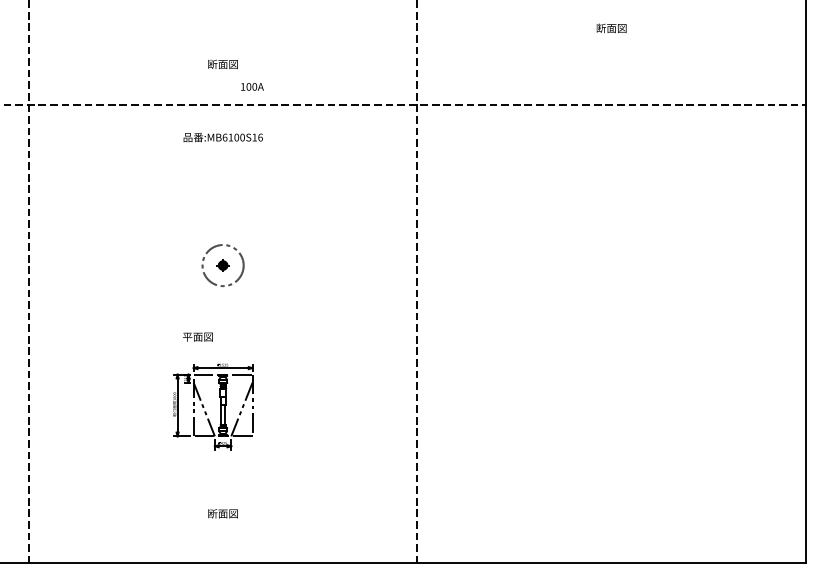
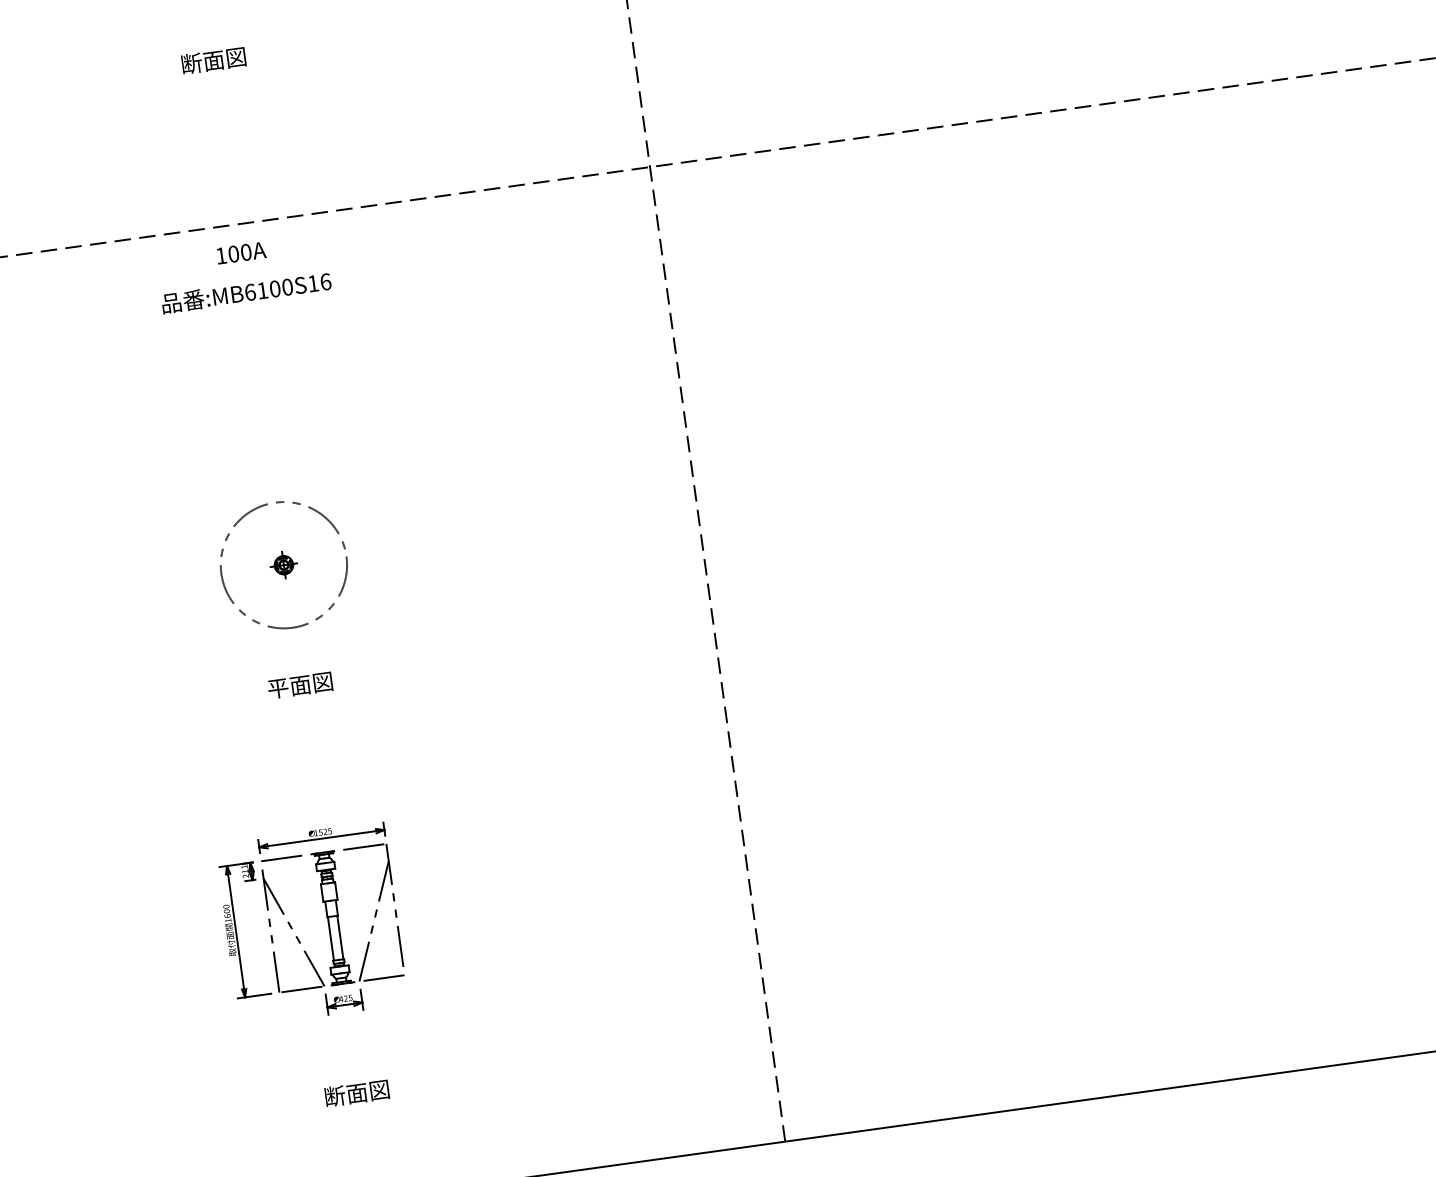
text: (222, 64) -> (212, 61), moved
text: (252, 86) -> (241, 252), moved
circle: (222, 265) -> (282, 565), size x1.43
text: (197, 336) -> (299, 684), moved
part: (220, 406) -> (327, 921), moved

